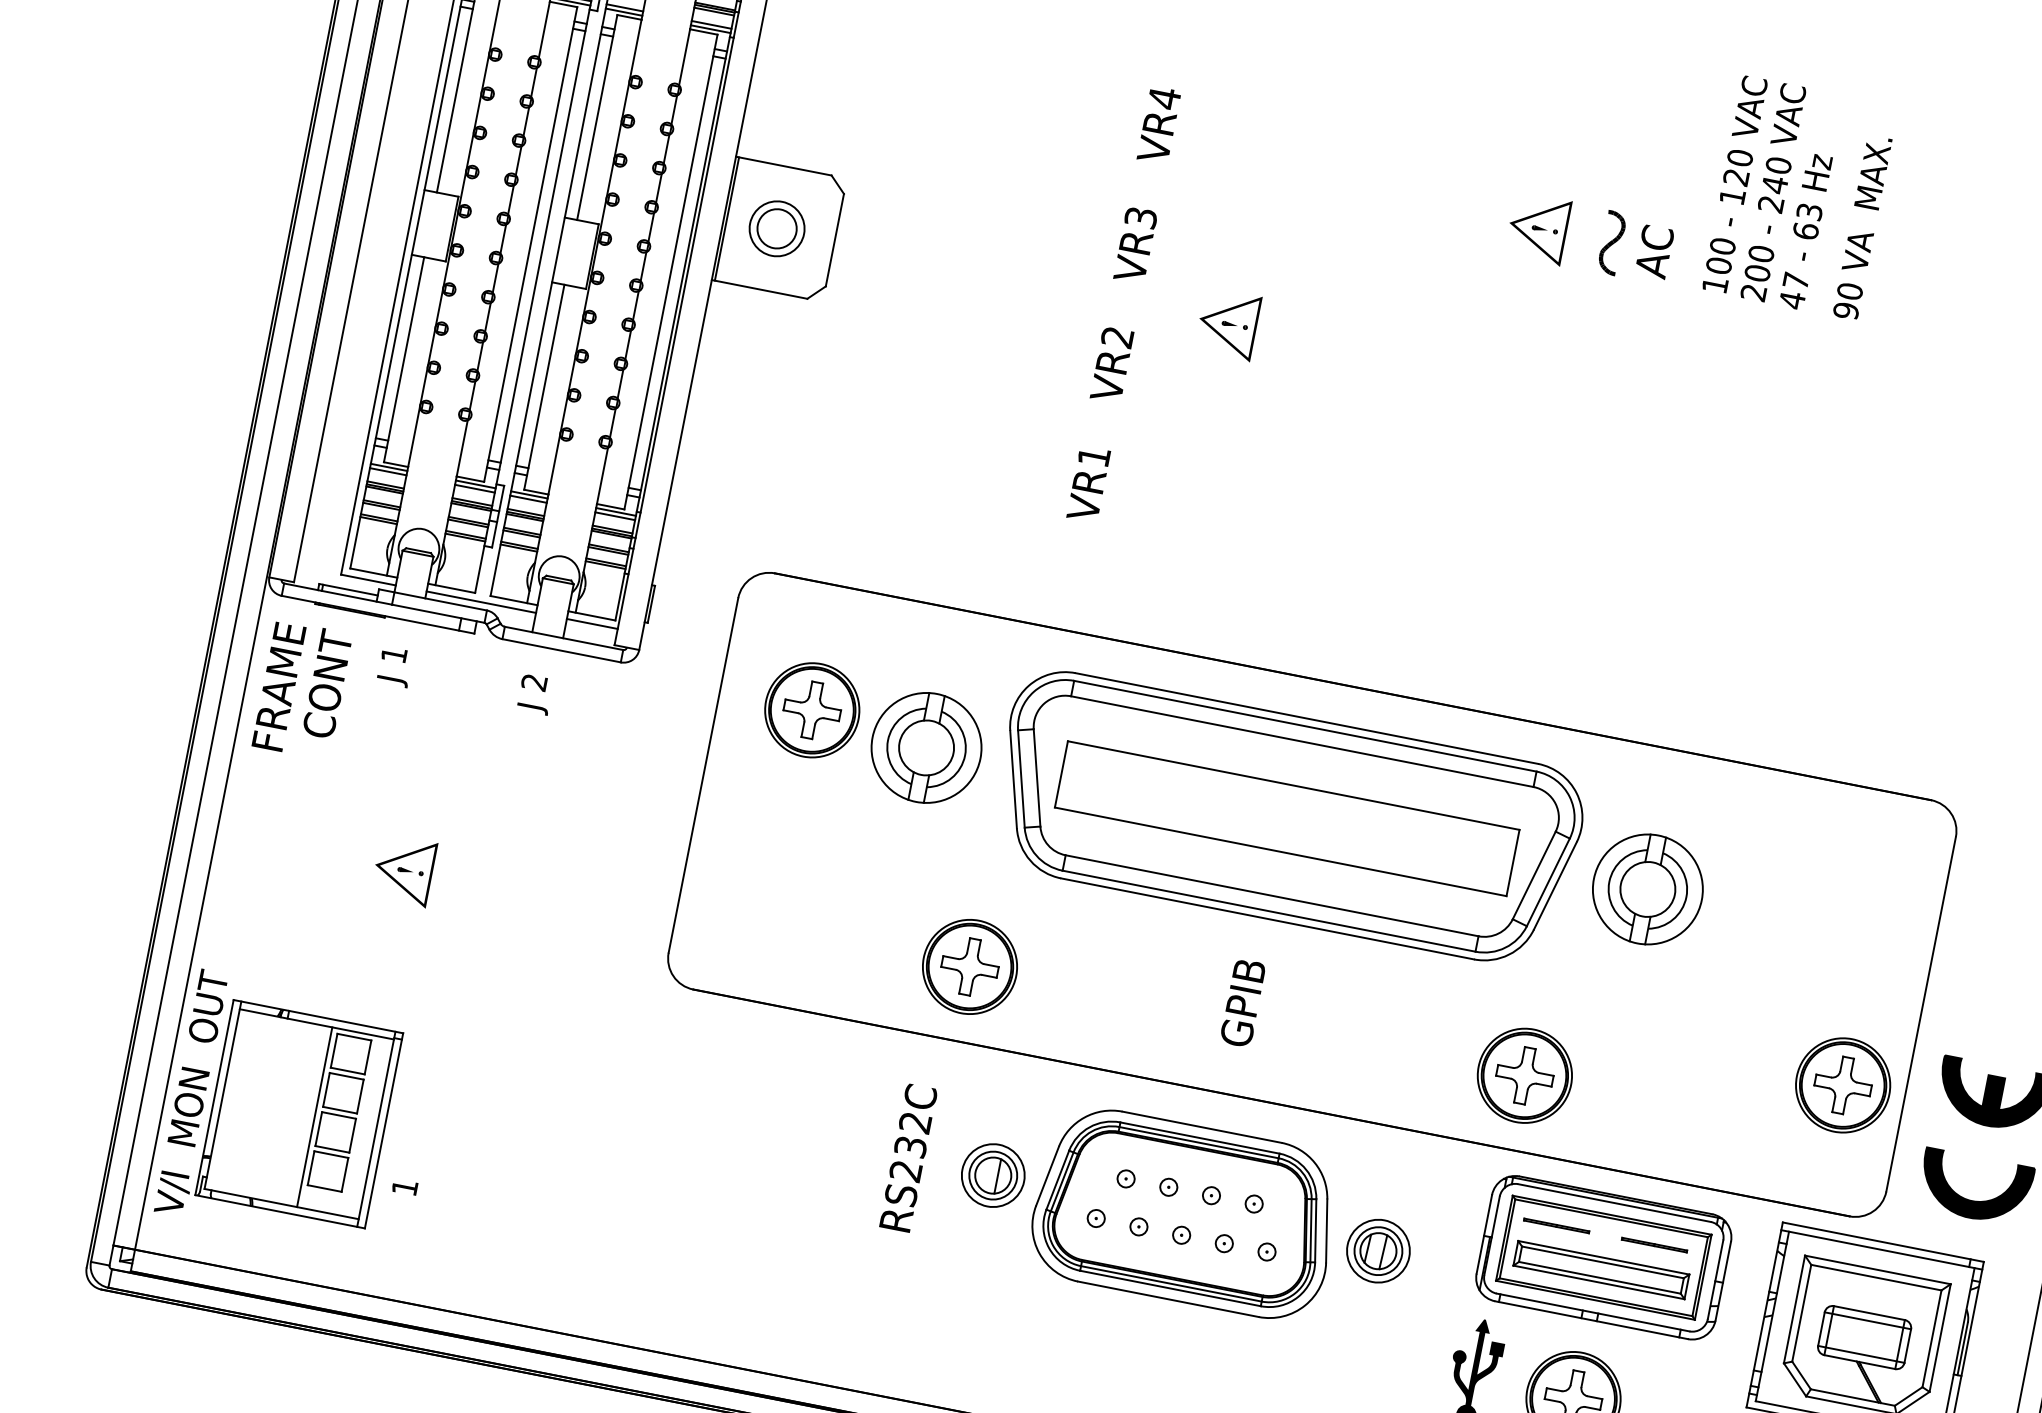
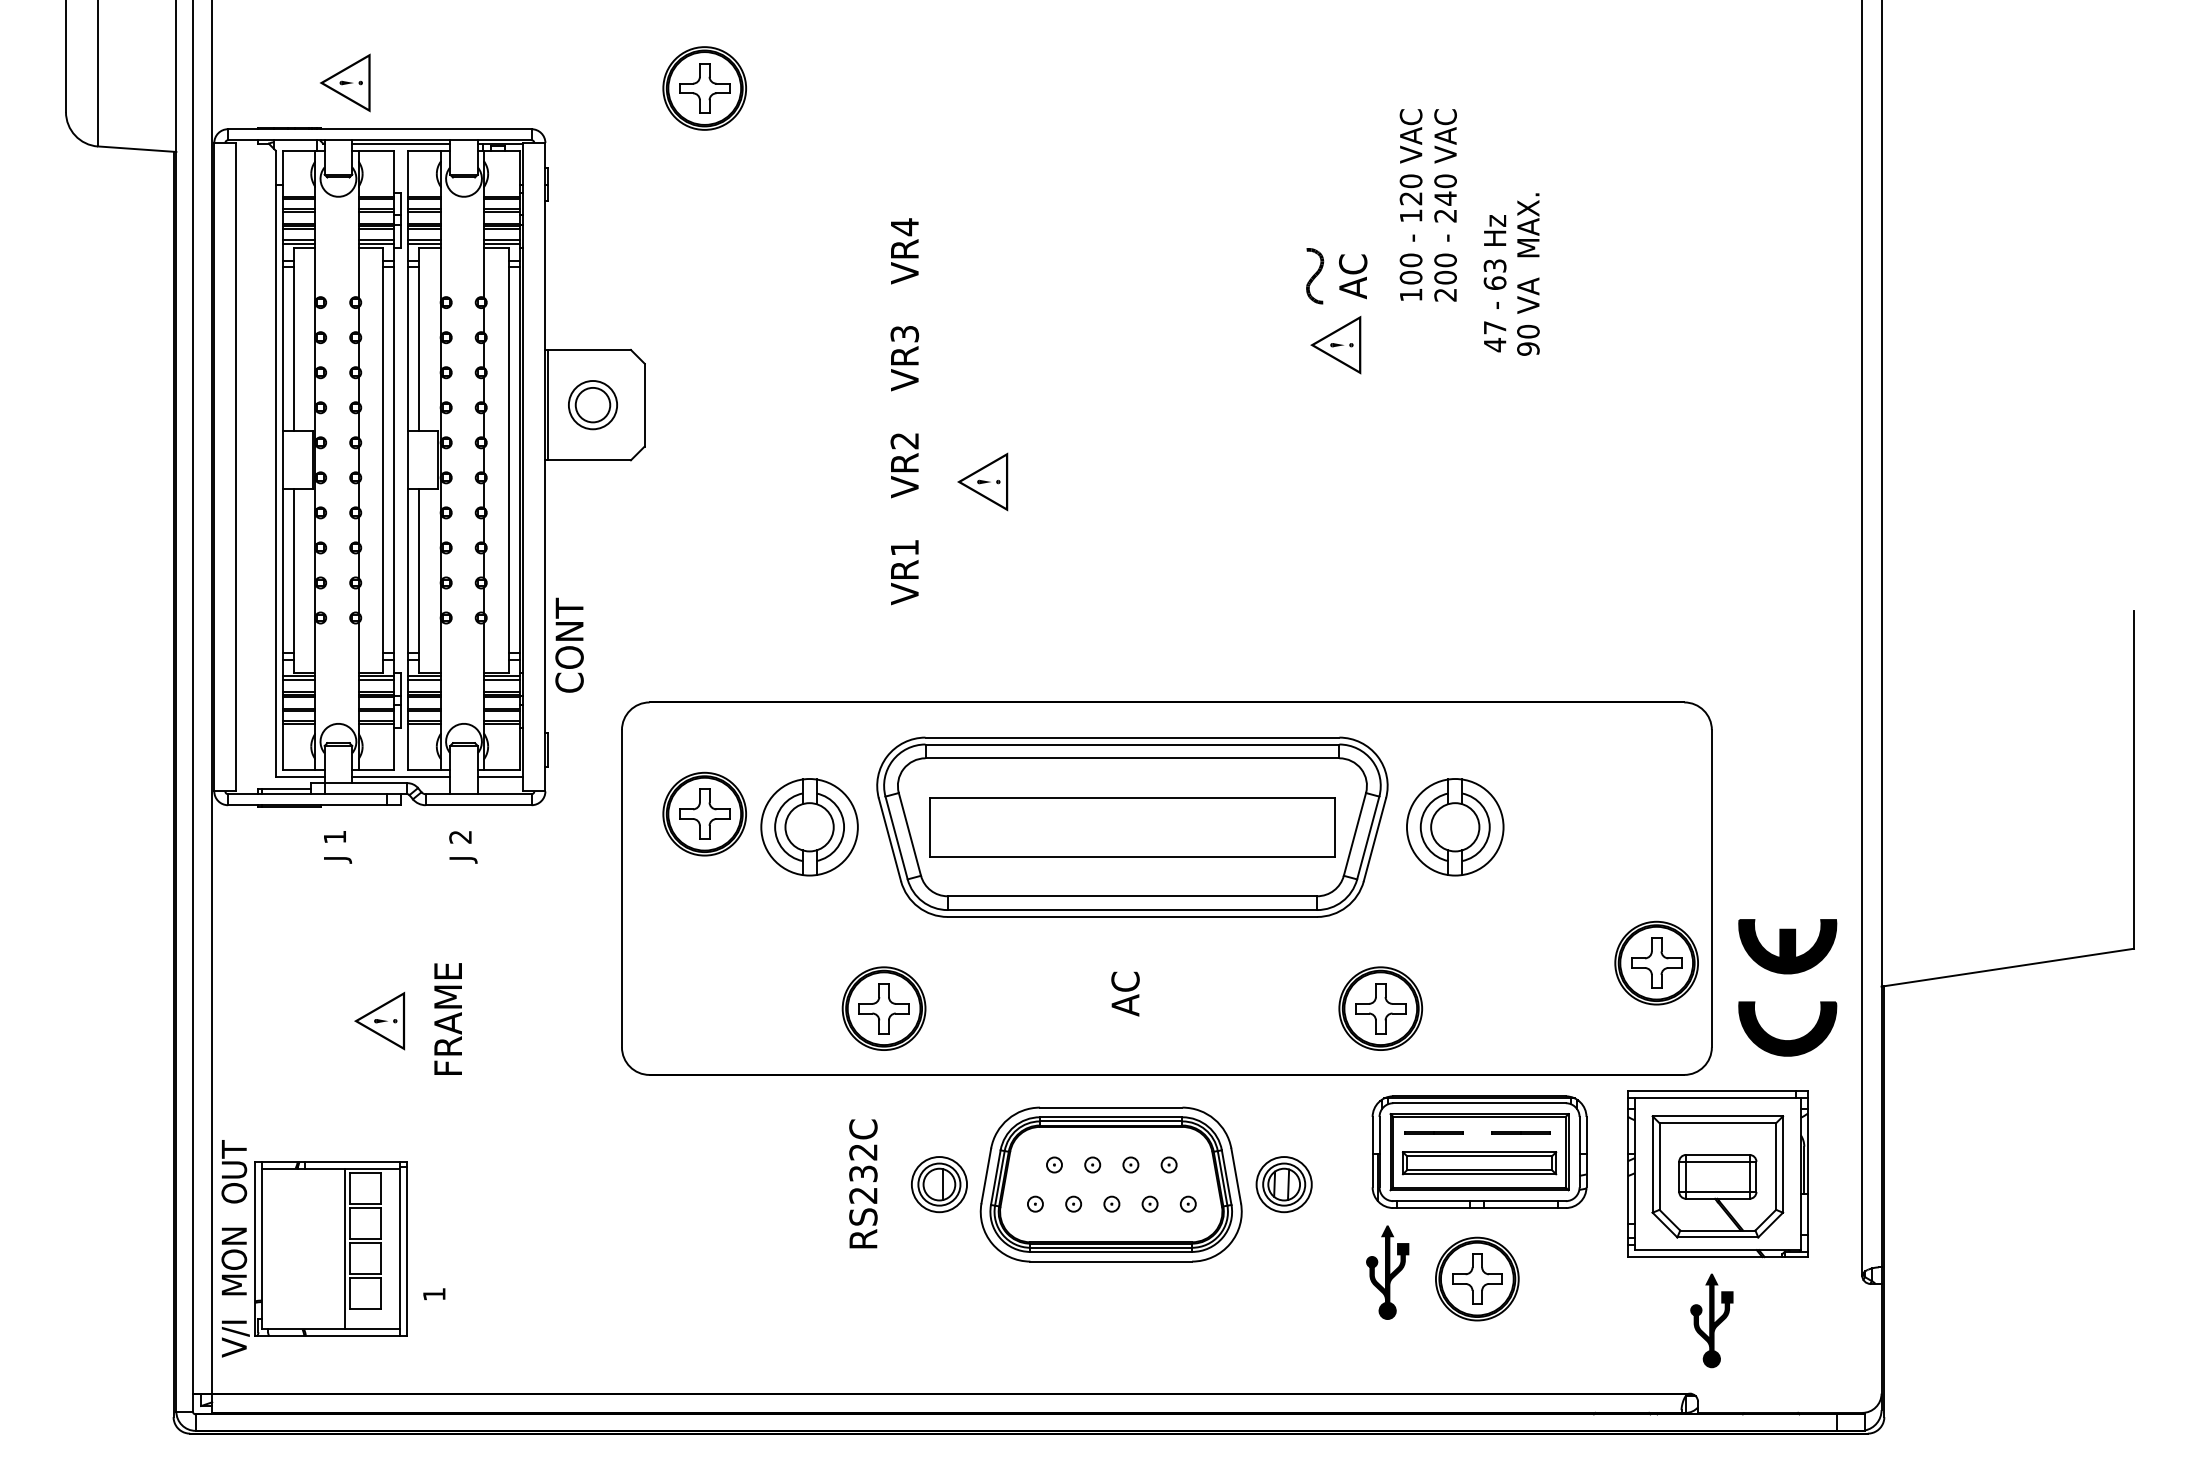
text: (1862, 227) -> (1528, 274), moved
part: (1537, 228) -> (1335, 345), moved
text: (1805, 231) -> (1494, 283), moved
part: (1227, 323) -> (982, 481), moved
text: (327, 682) -> (569, 644), moved
text: (278, 686) -> (447, 1018), moved
text: (1243, 1002) -> (1125, 993), GPIB -> AC

